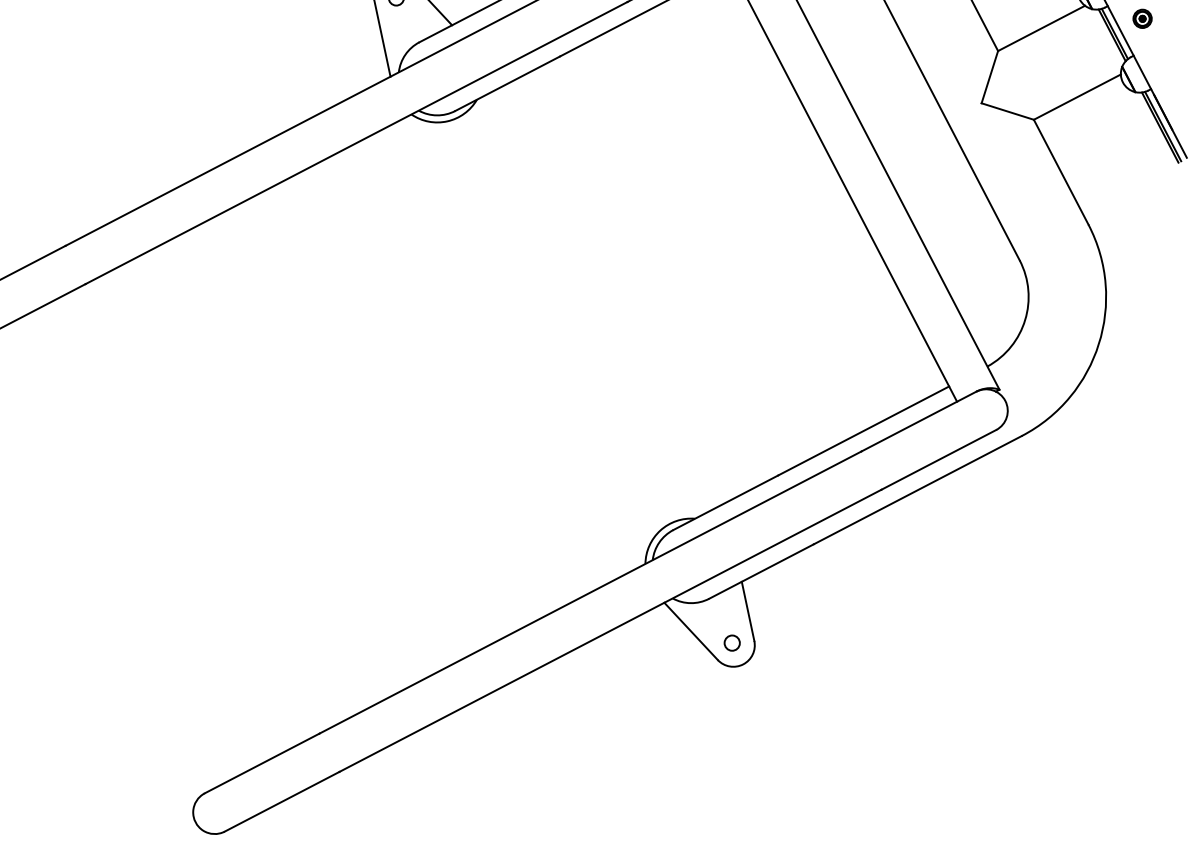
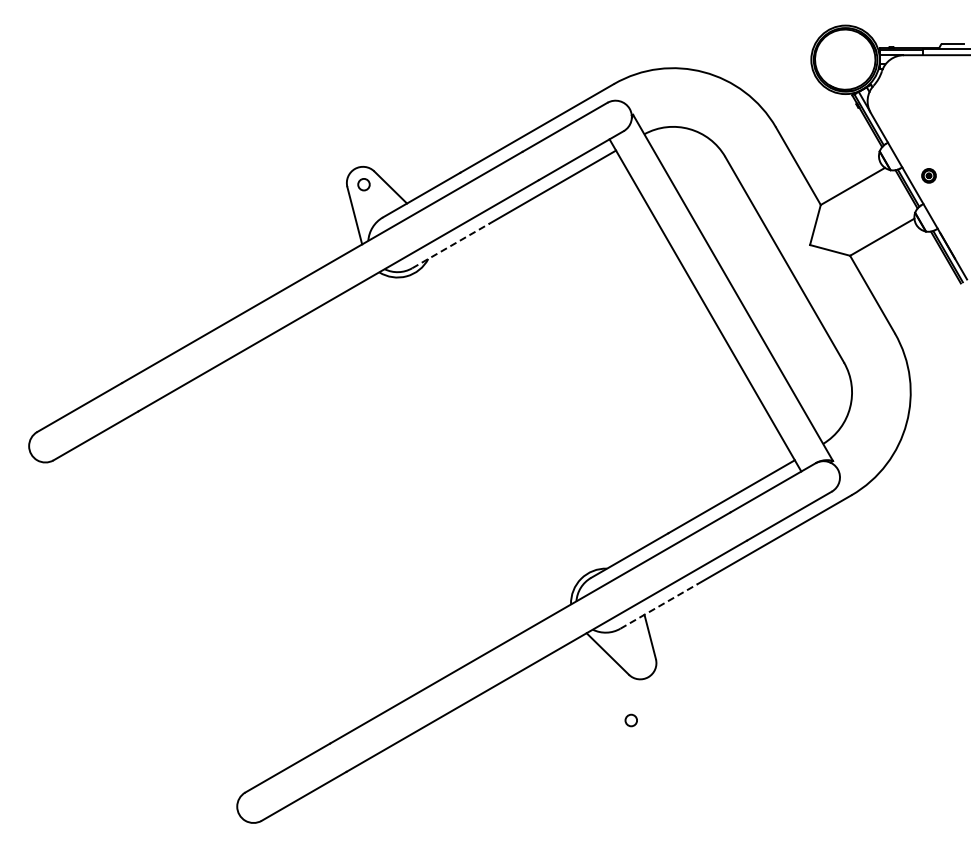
line: (507, 83) -> (450, 245), solid -> dashed
line: (762, 571) -> (659, 606), solid -> dashed
circle: (731, 643) -> (630, 720), moved

